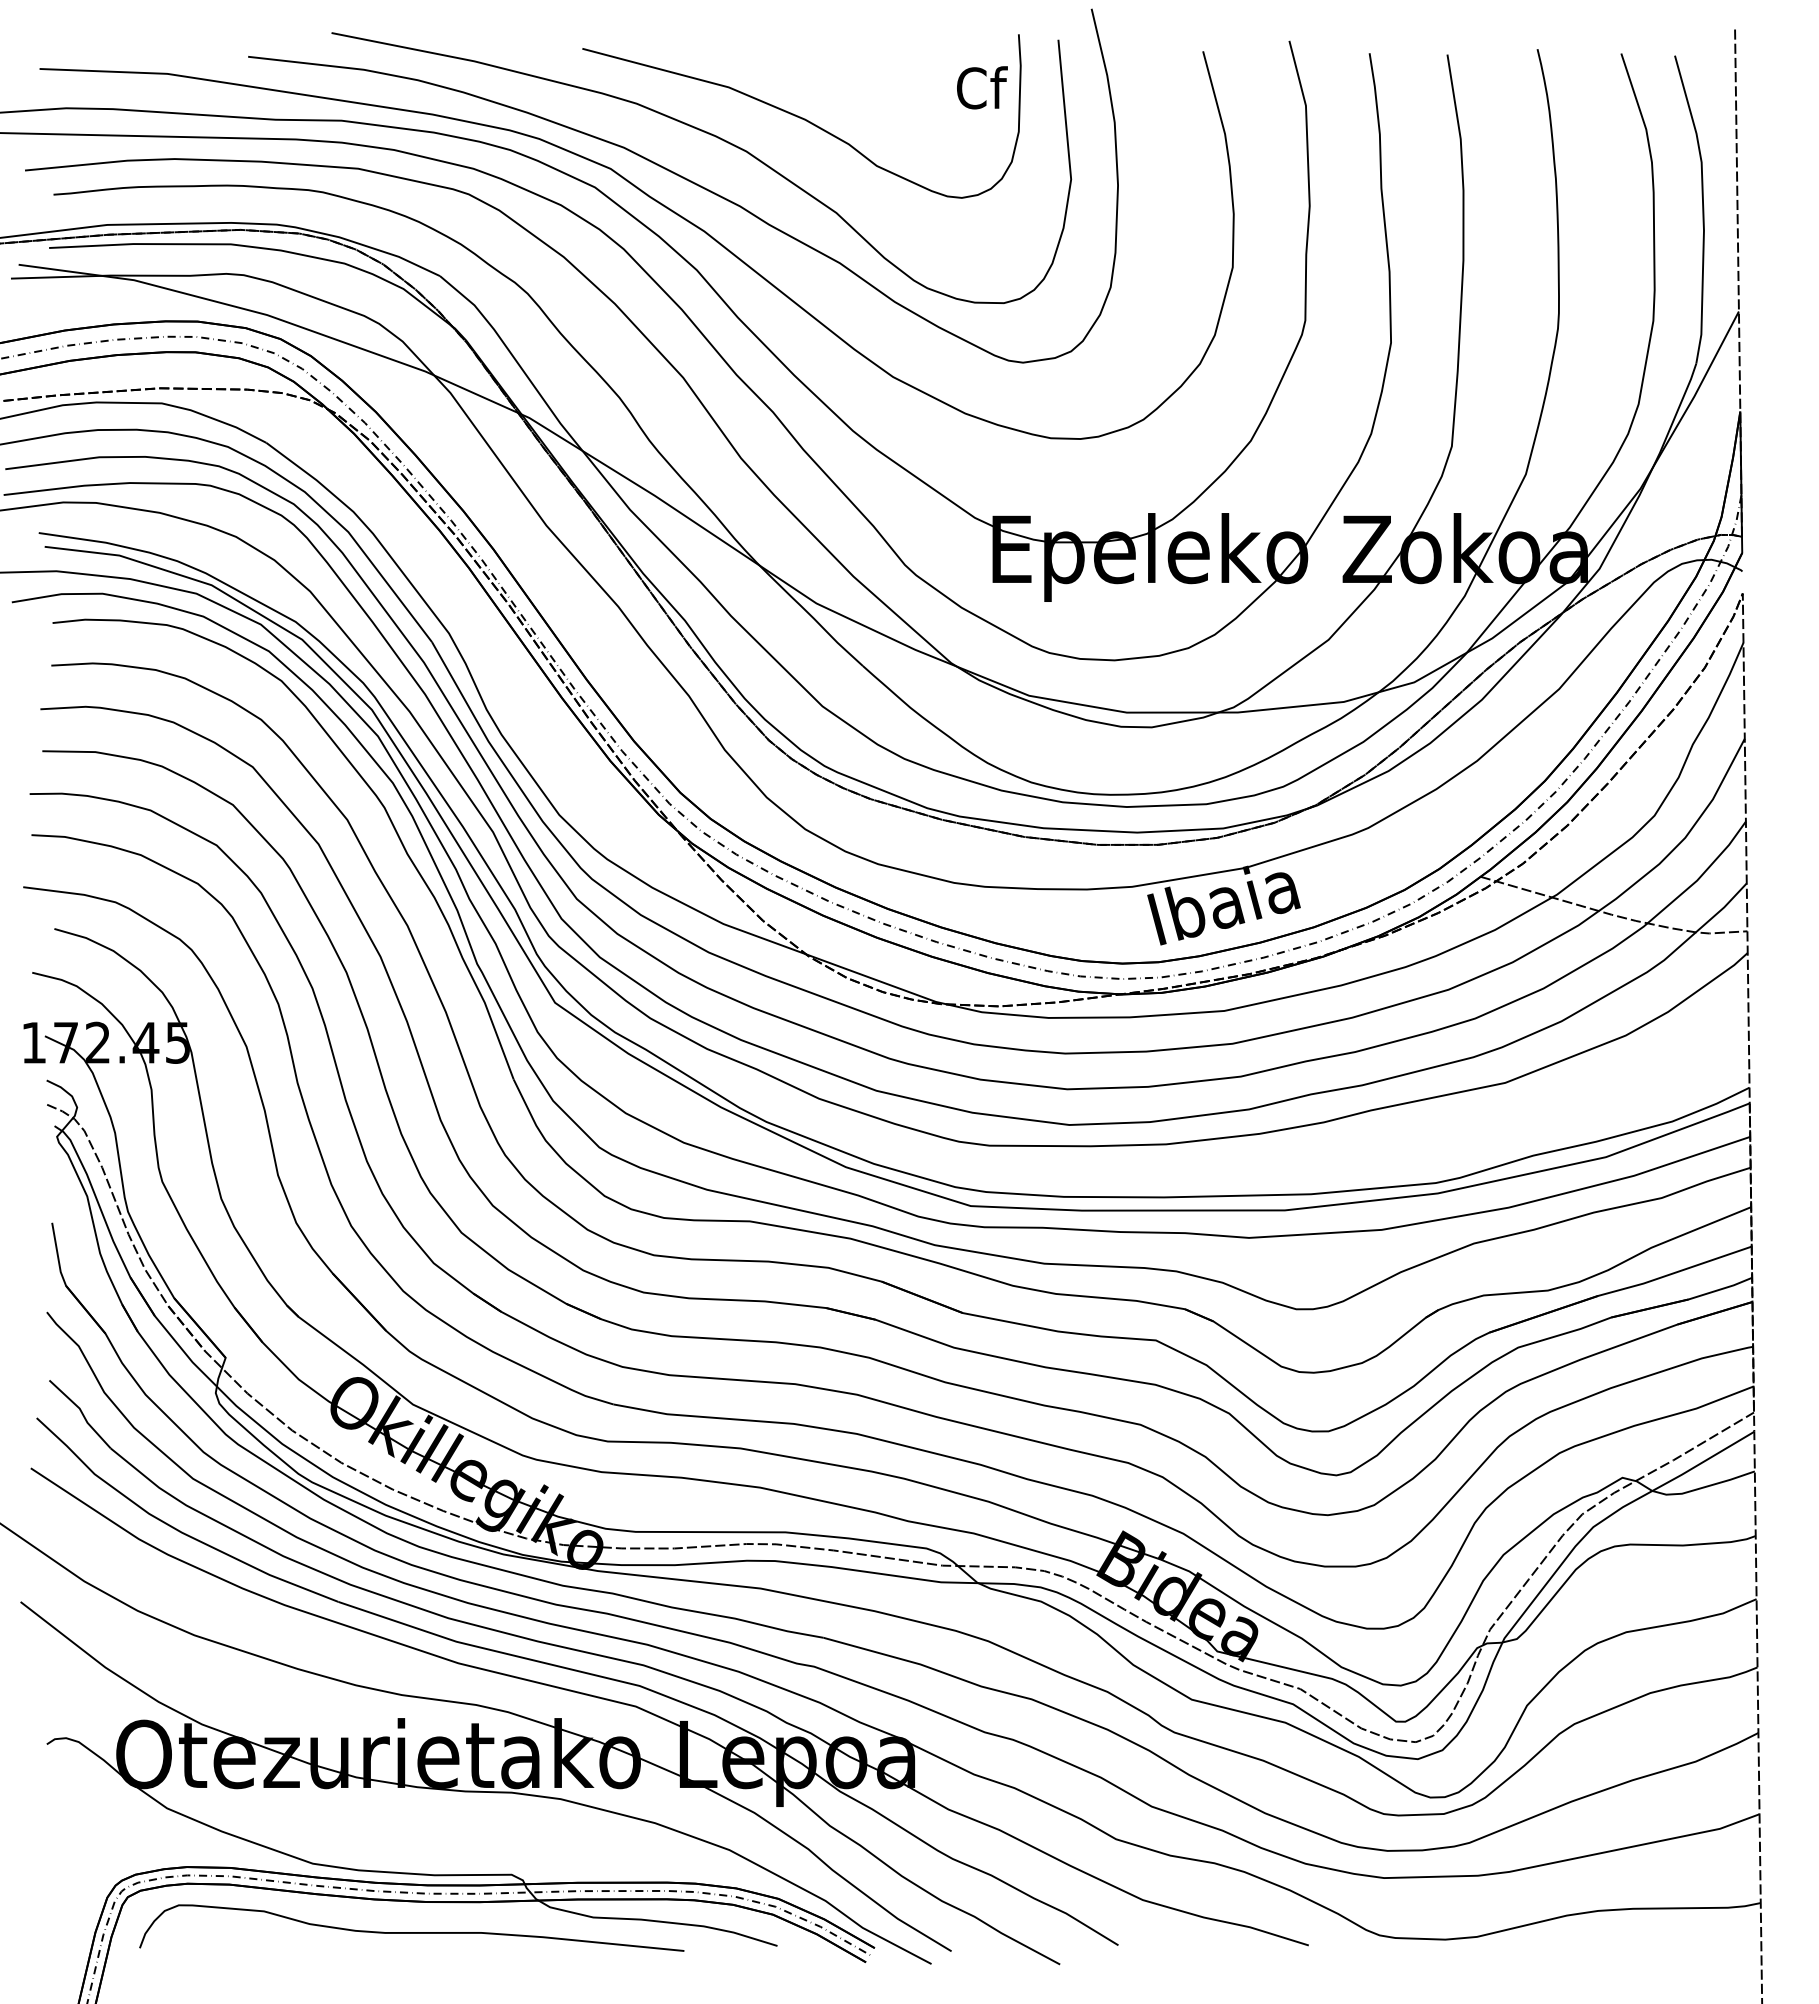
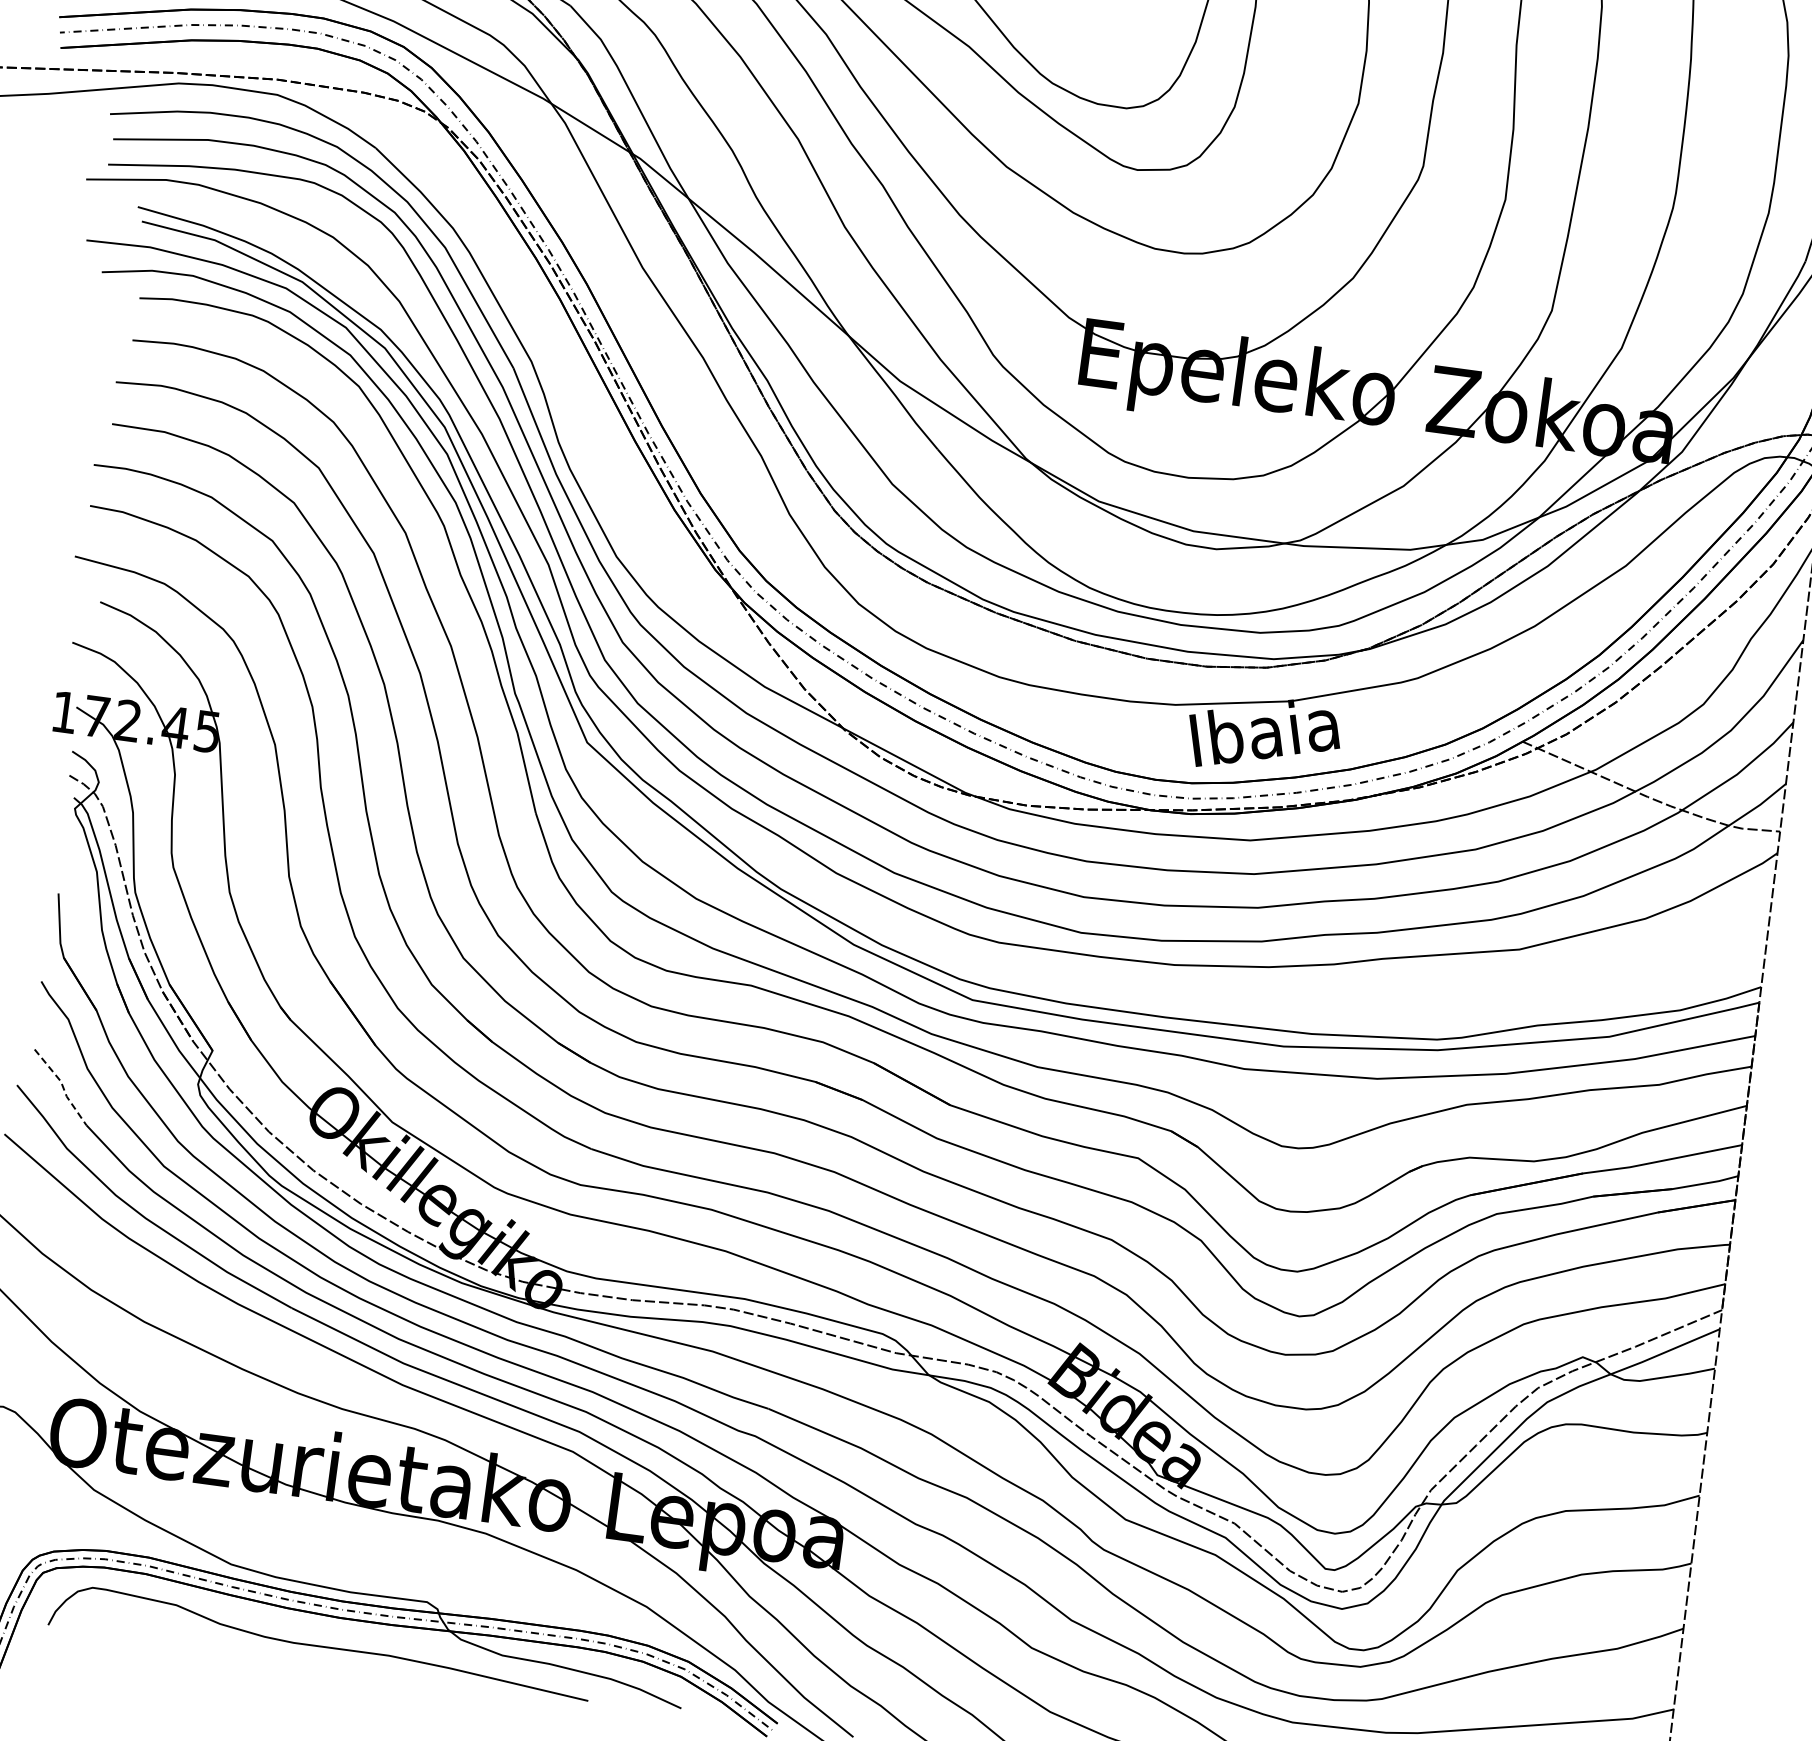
line: (82, 1412) -> (63, 1085), solid -> dashed

